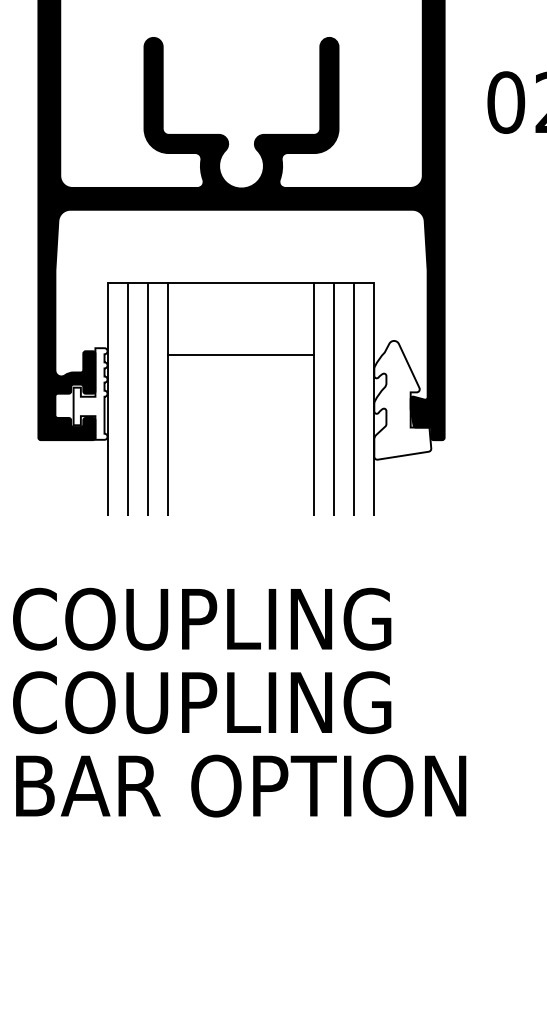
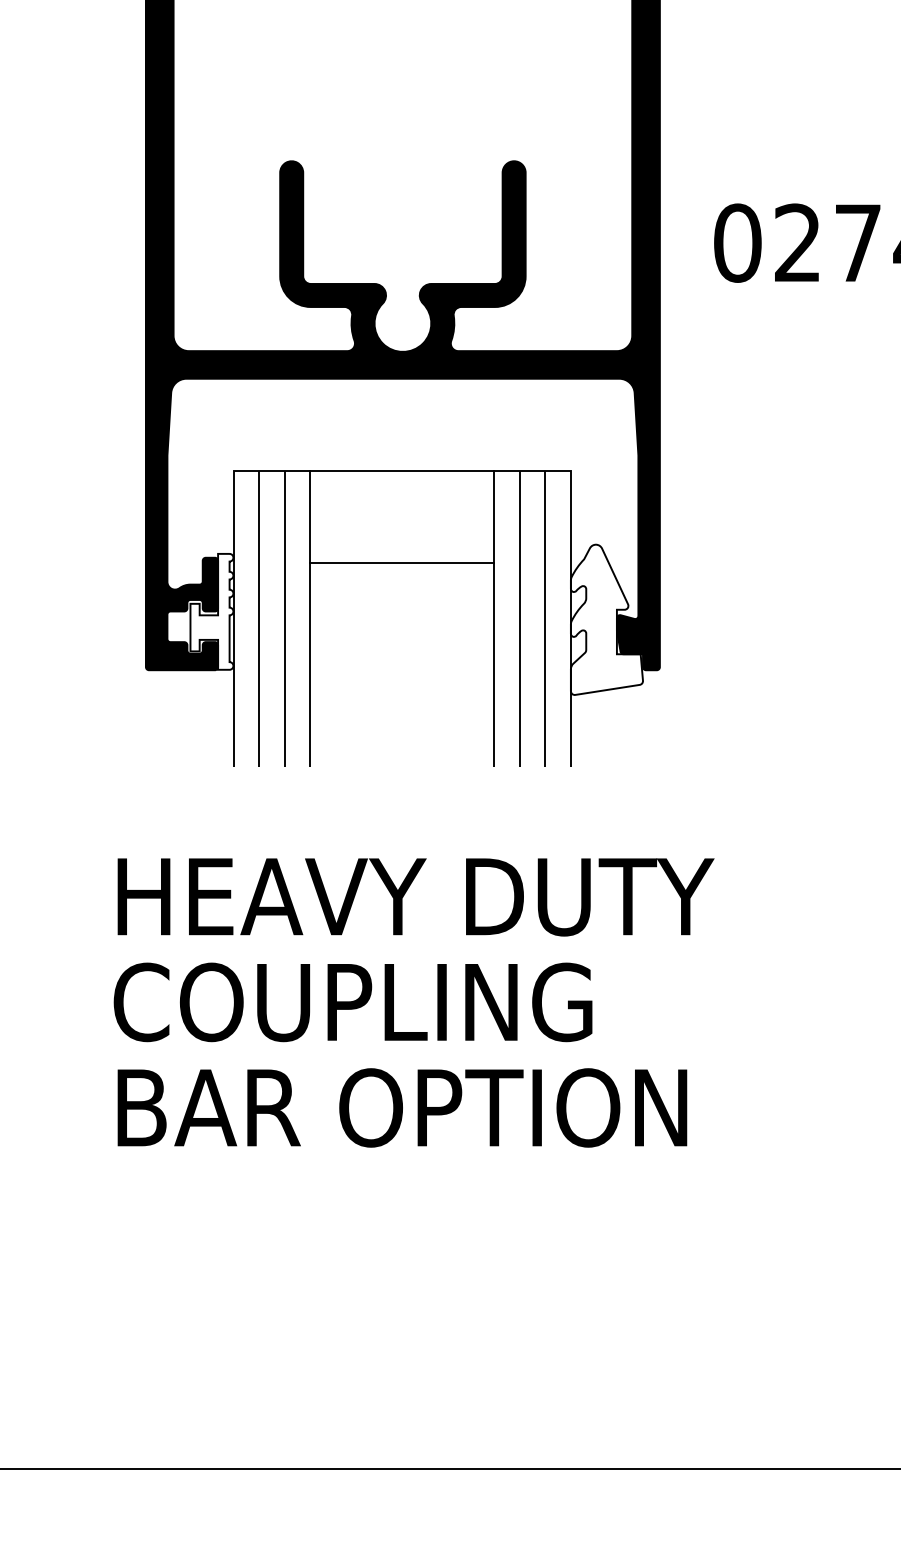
text: (249, 618) -> (413, 896), COUPLING -> HEAVY DUTY

